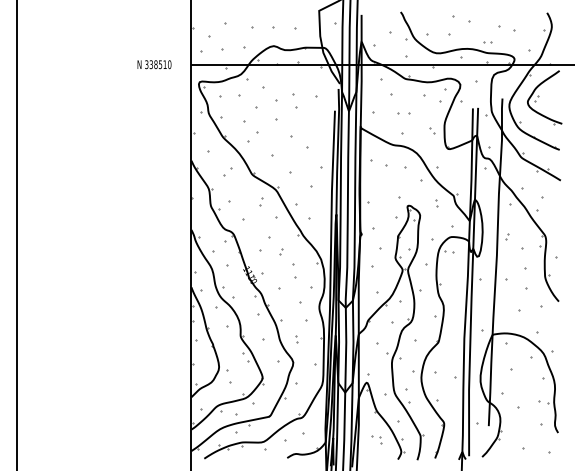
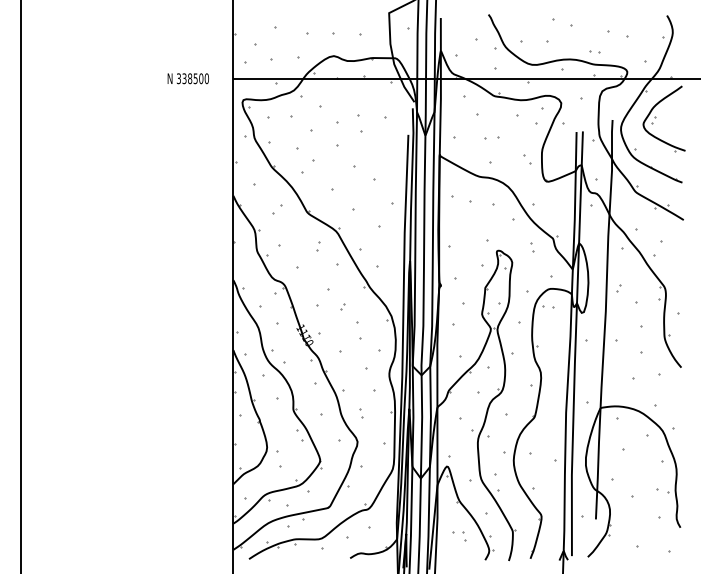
text: (165, 64) -> (201, 78), 338510 -> 338500

